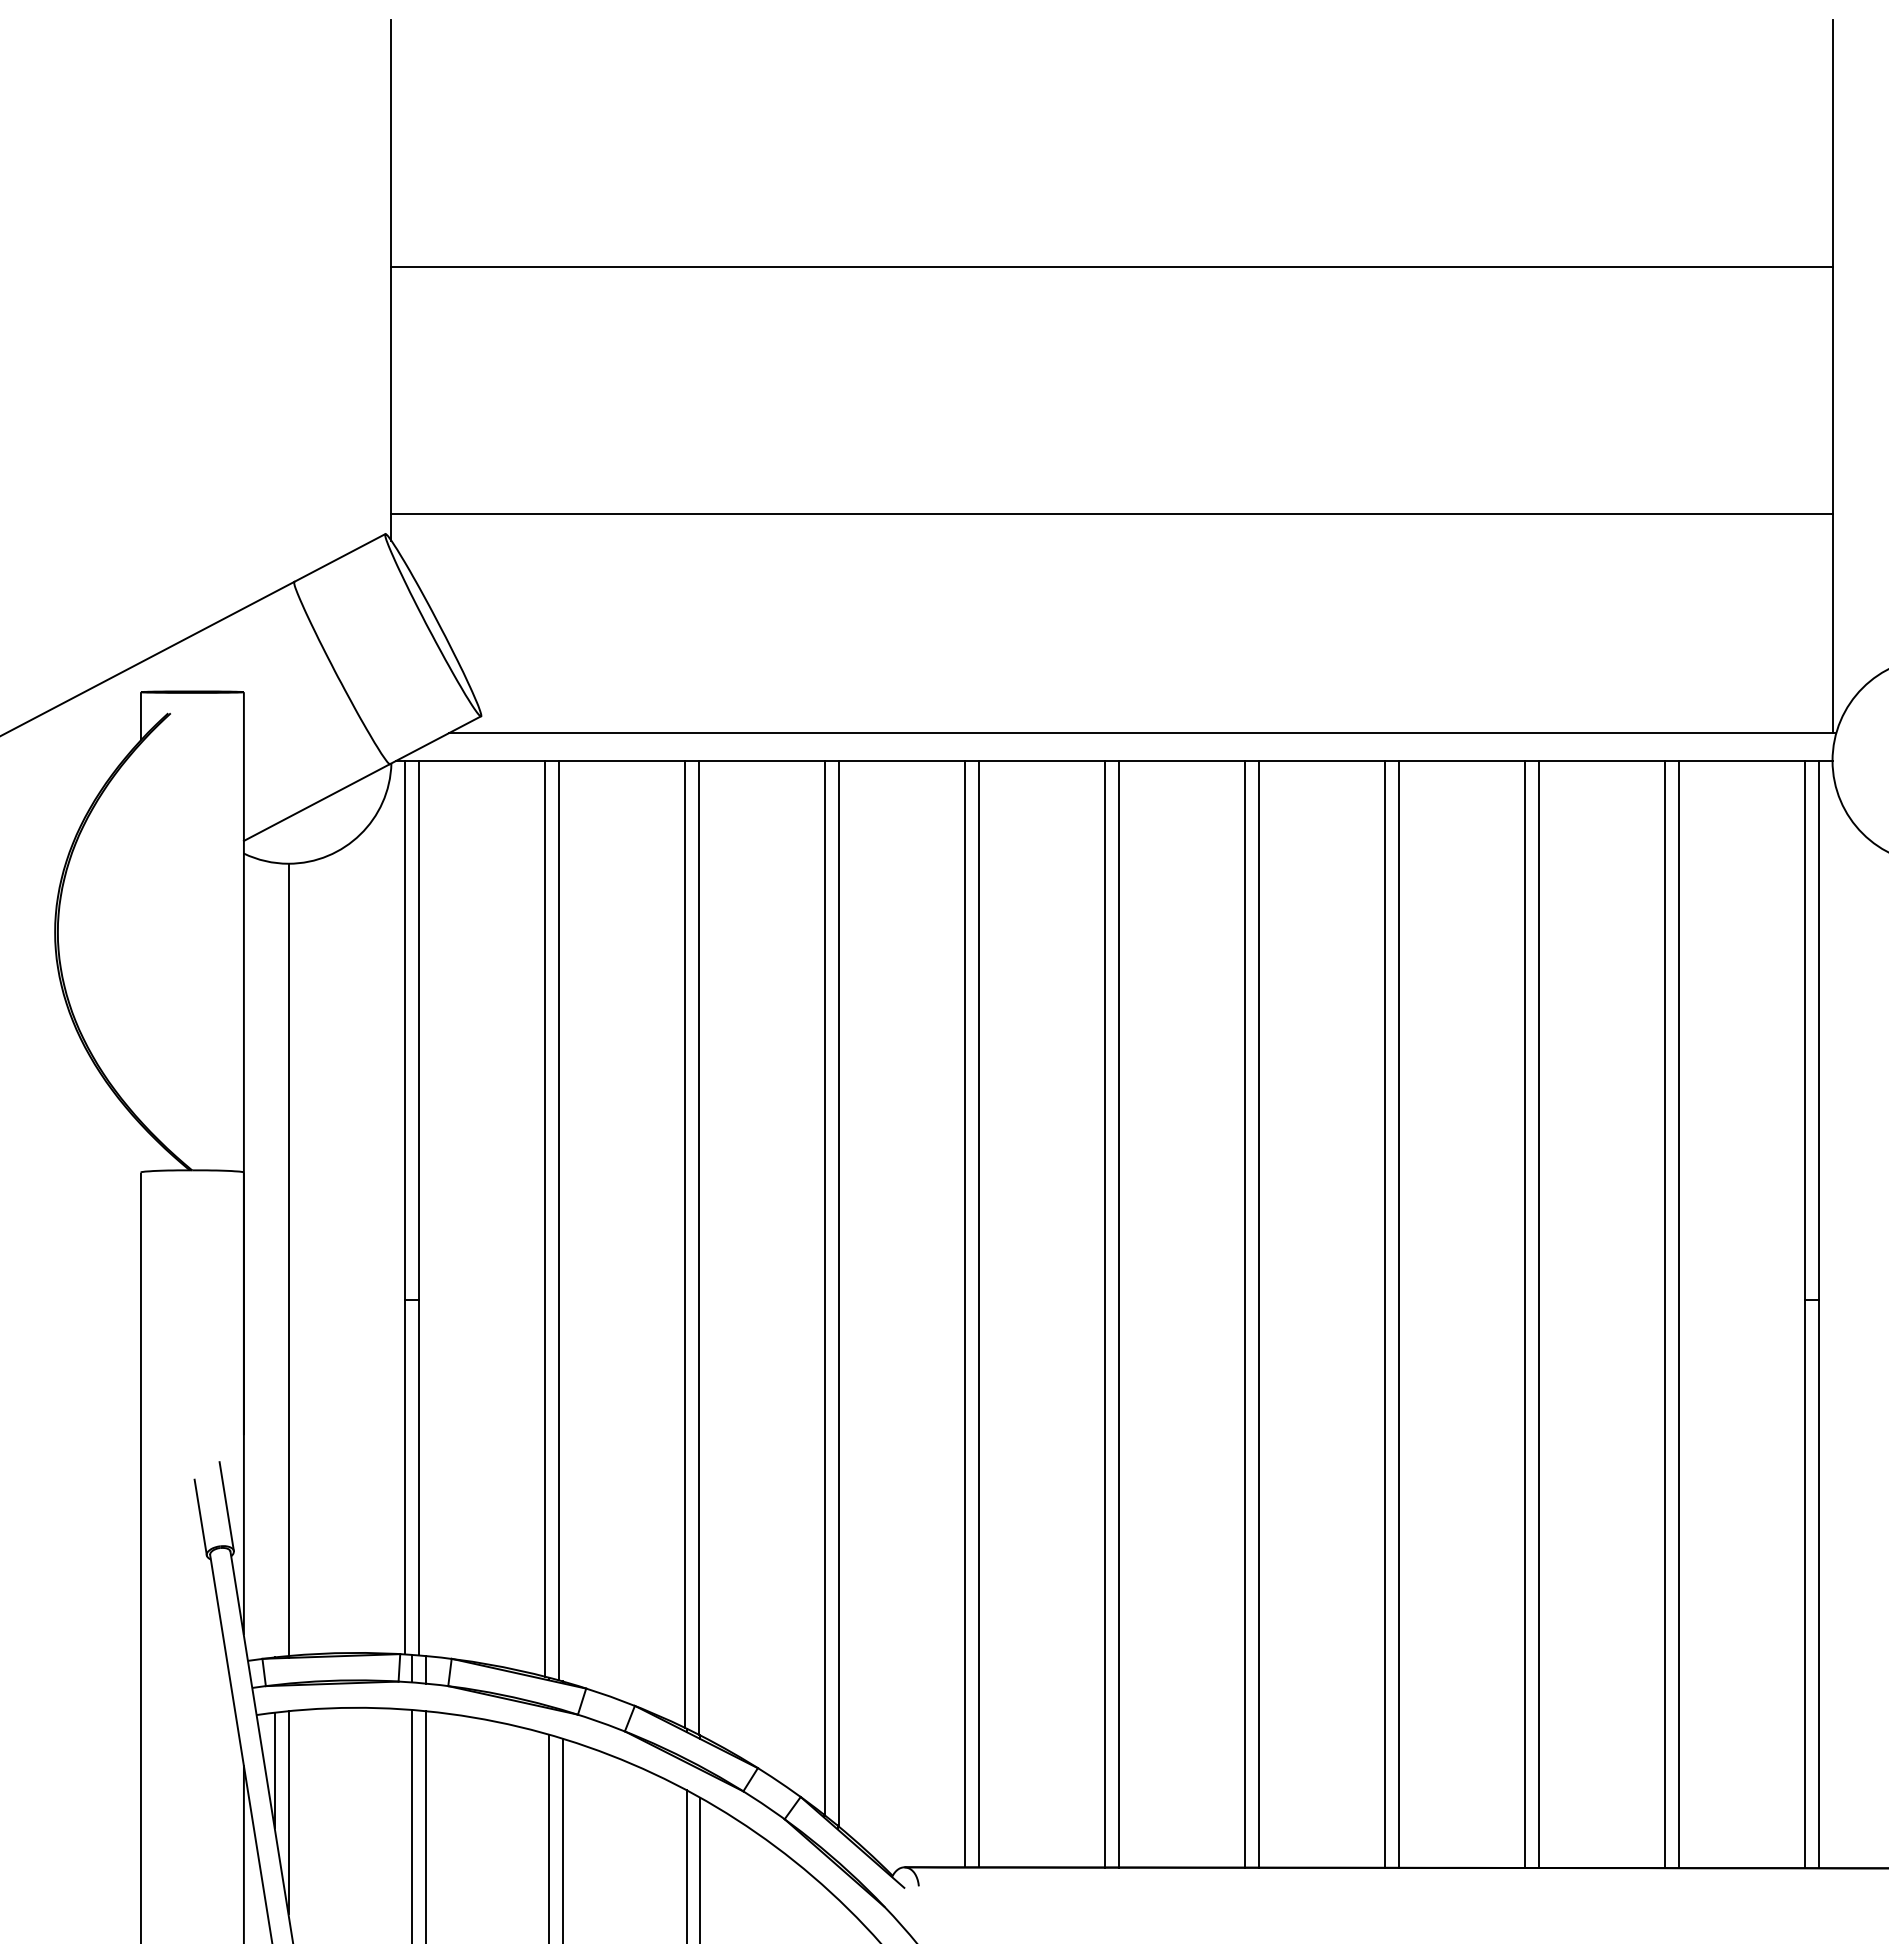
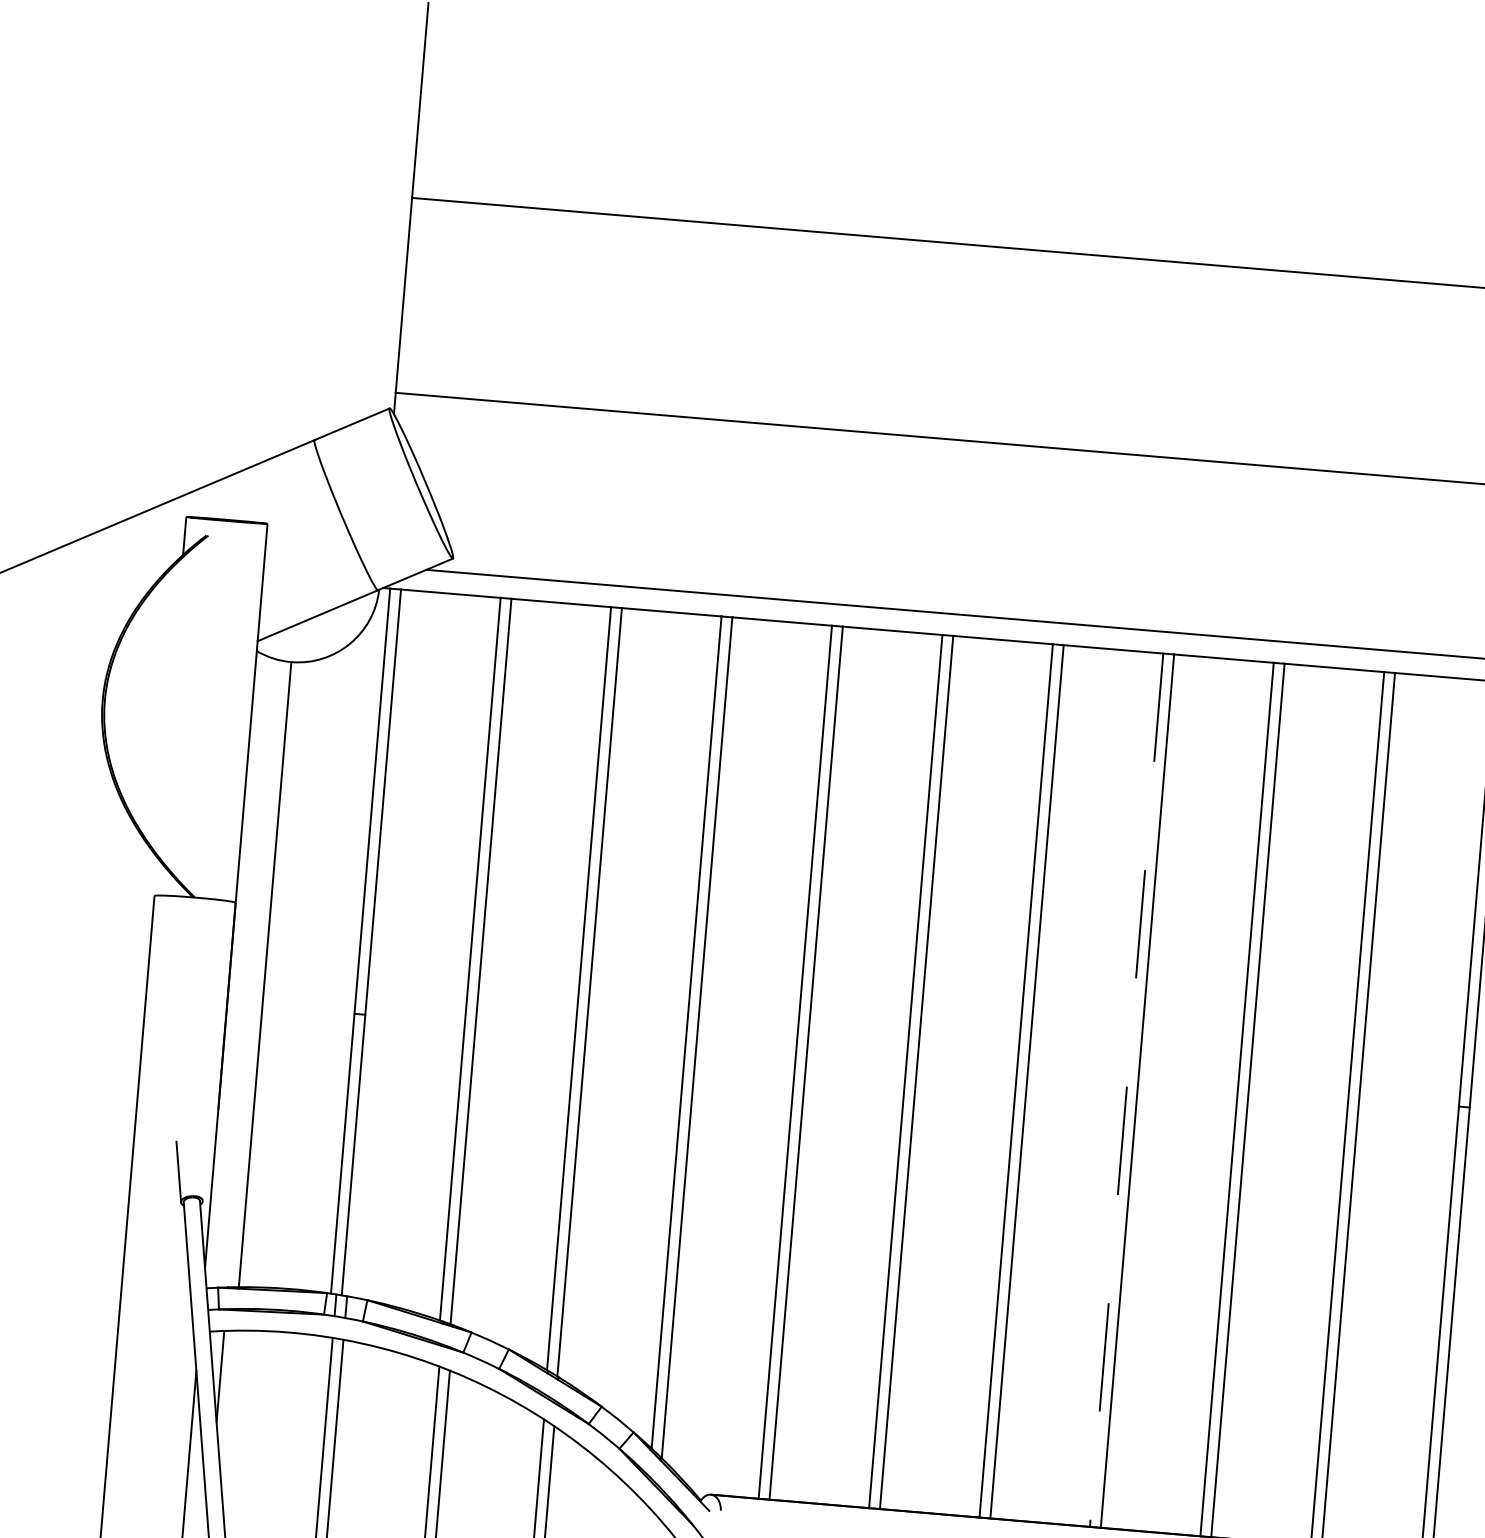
line: (1385, 1314) -> (1126, 1090), solid -> dashed
line: (226, 1506) -> (199, 1165), removed
line: (288, 1812) -> (228, 1410), removed

